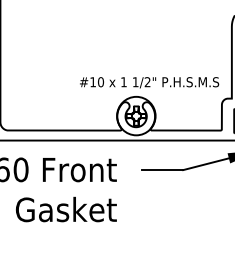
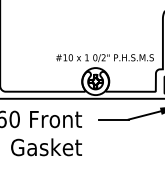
text: (135, 82) -> (95, 57), 1/2" -> 0/2"

